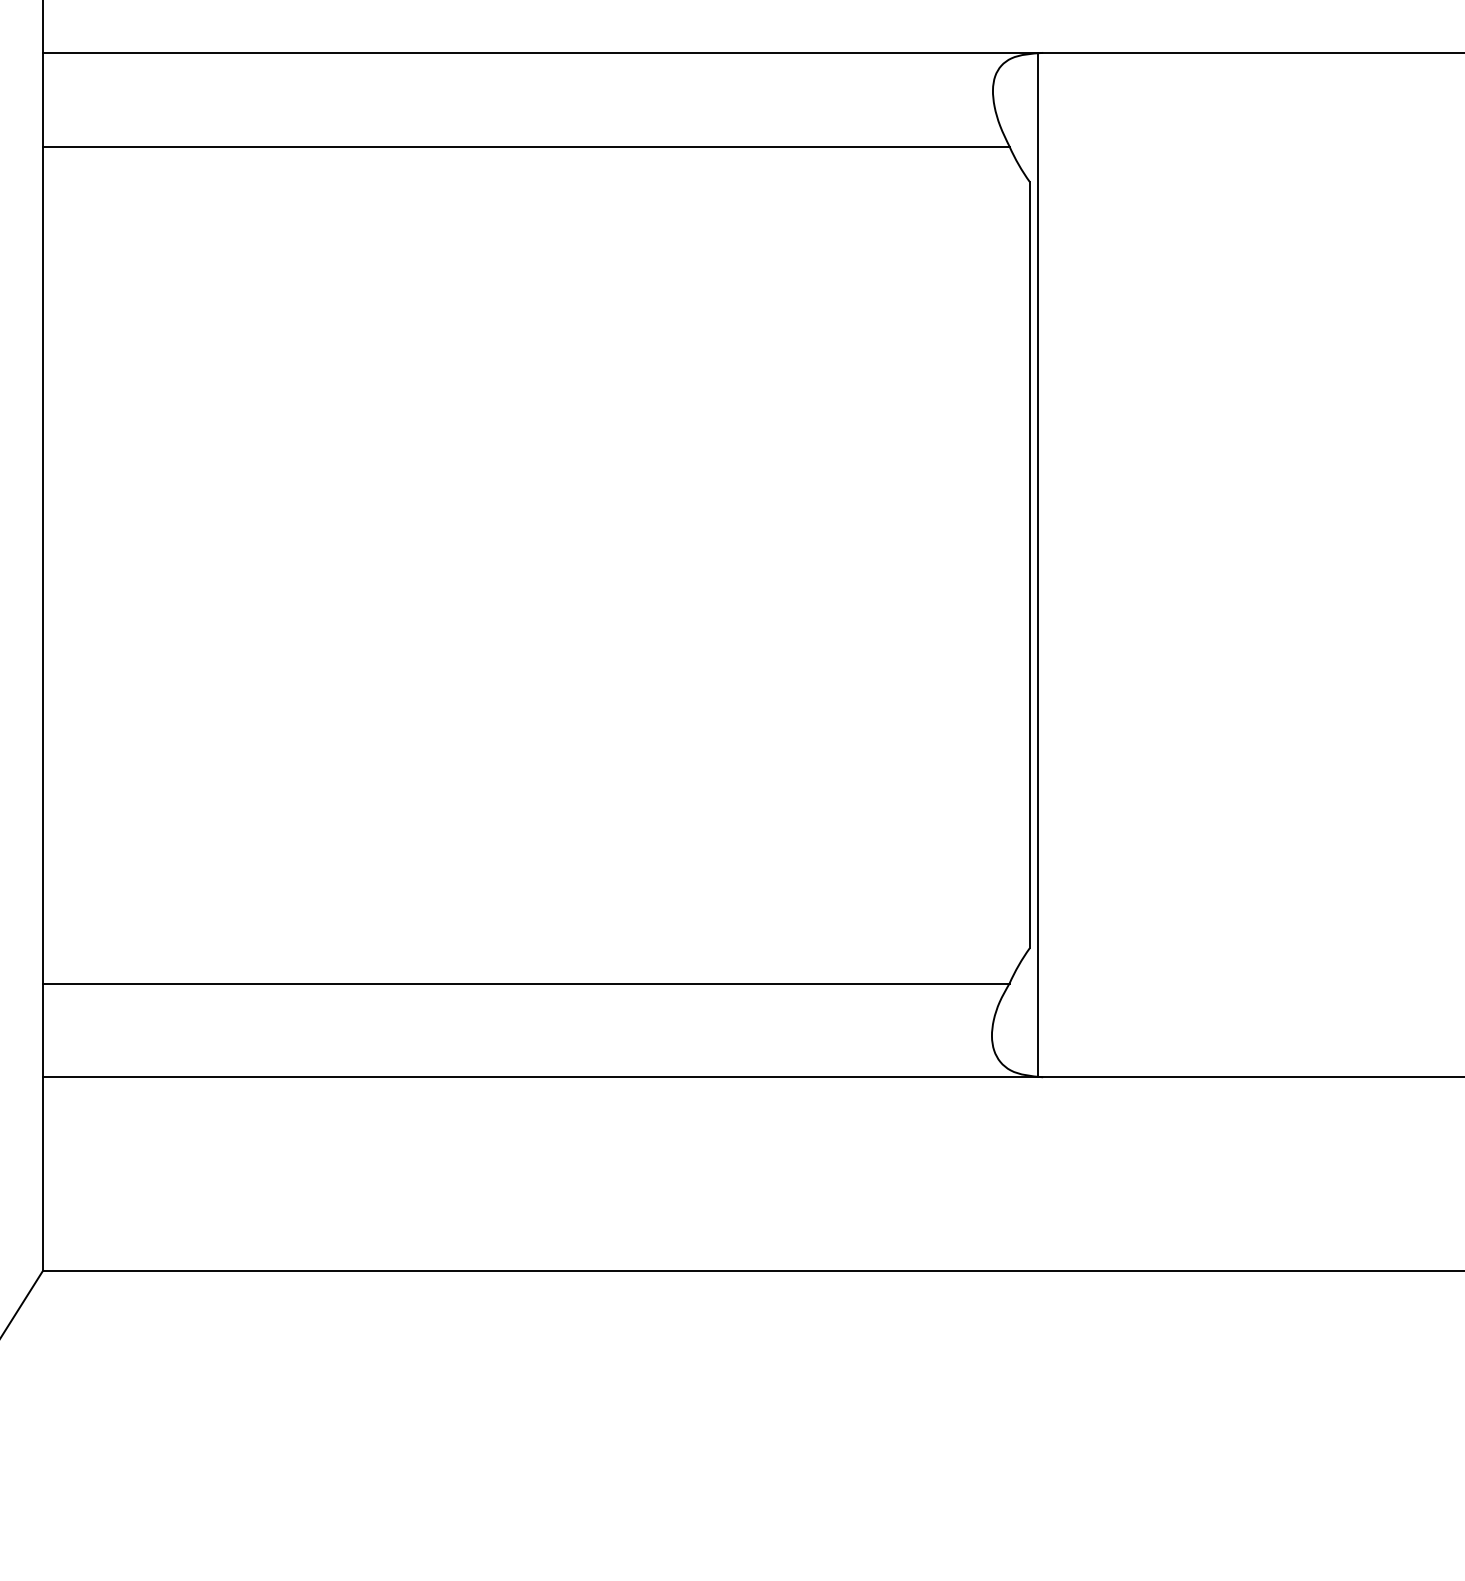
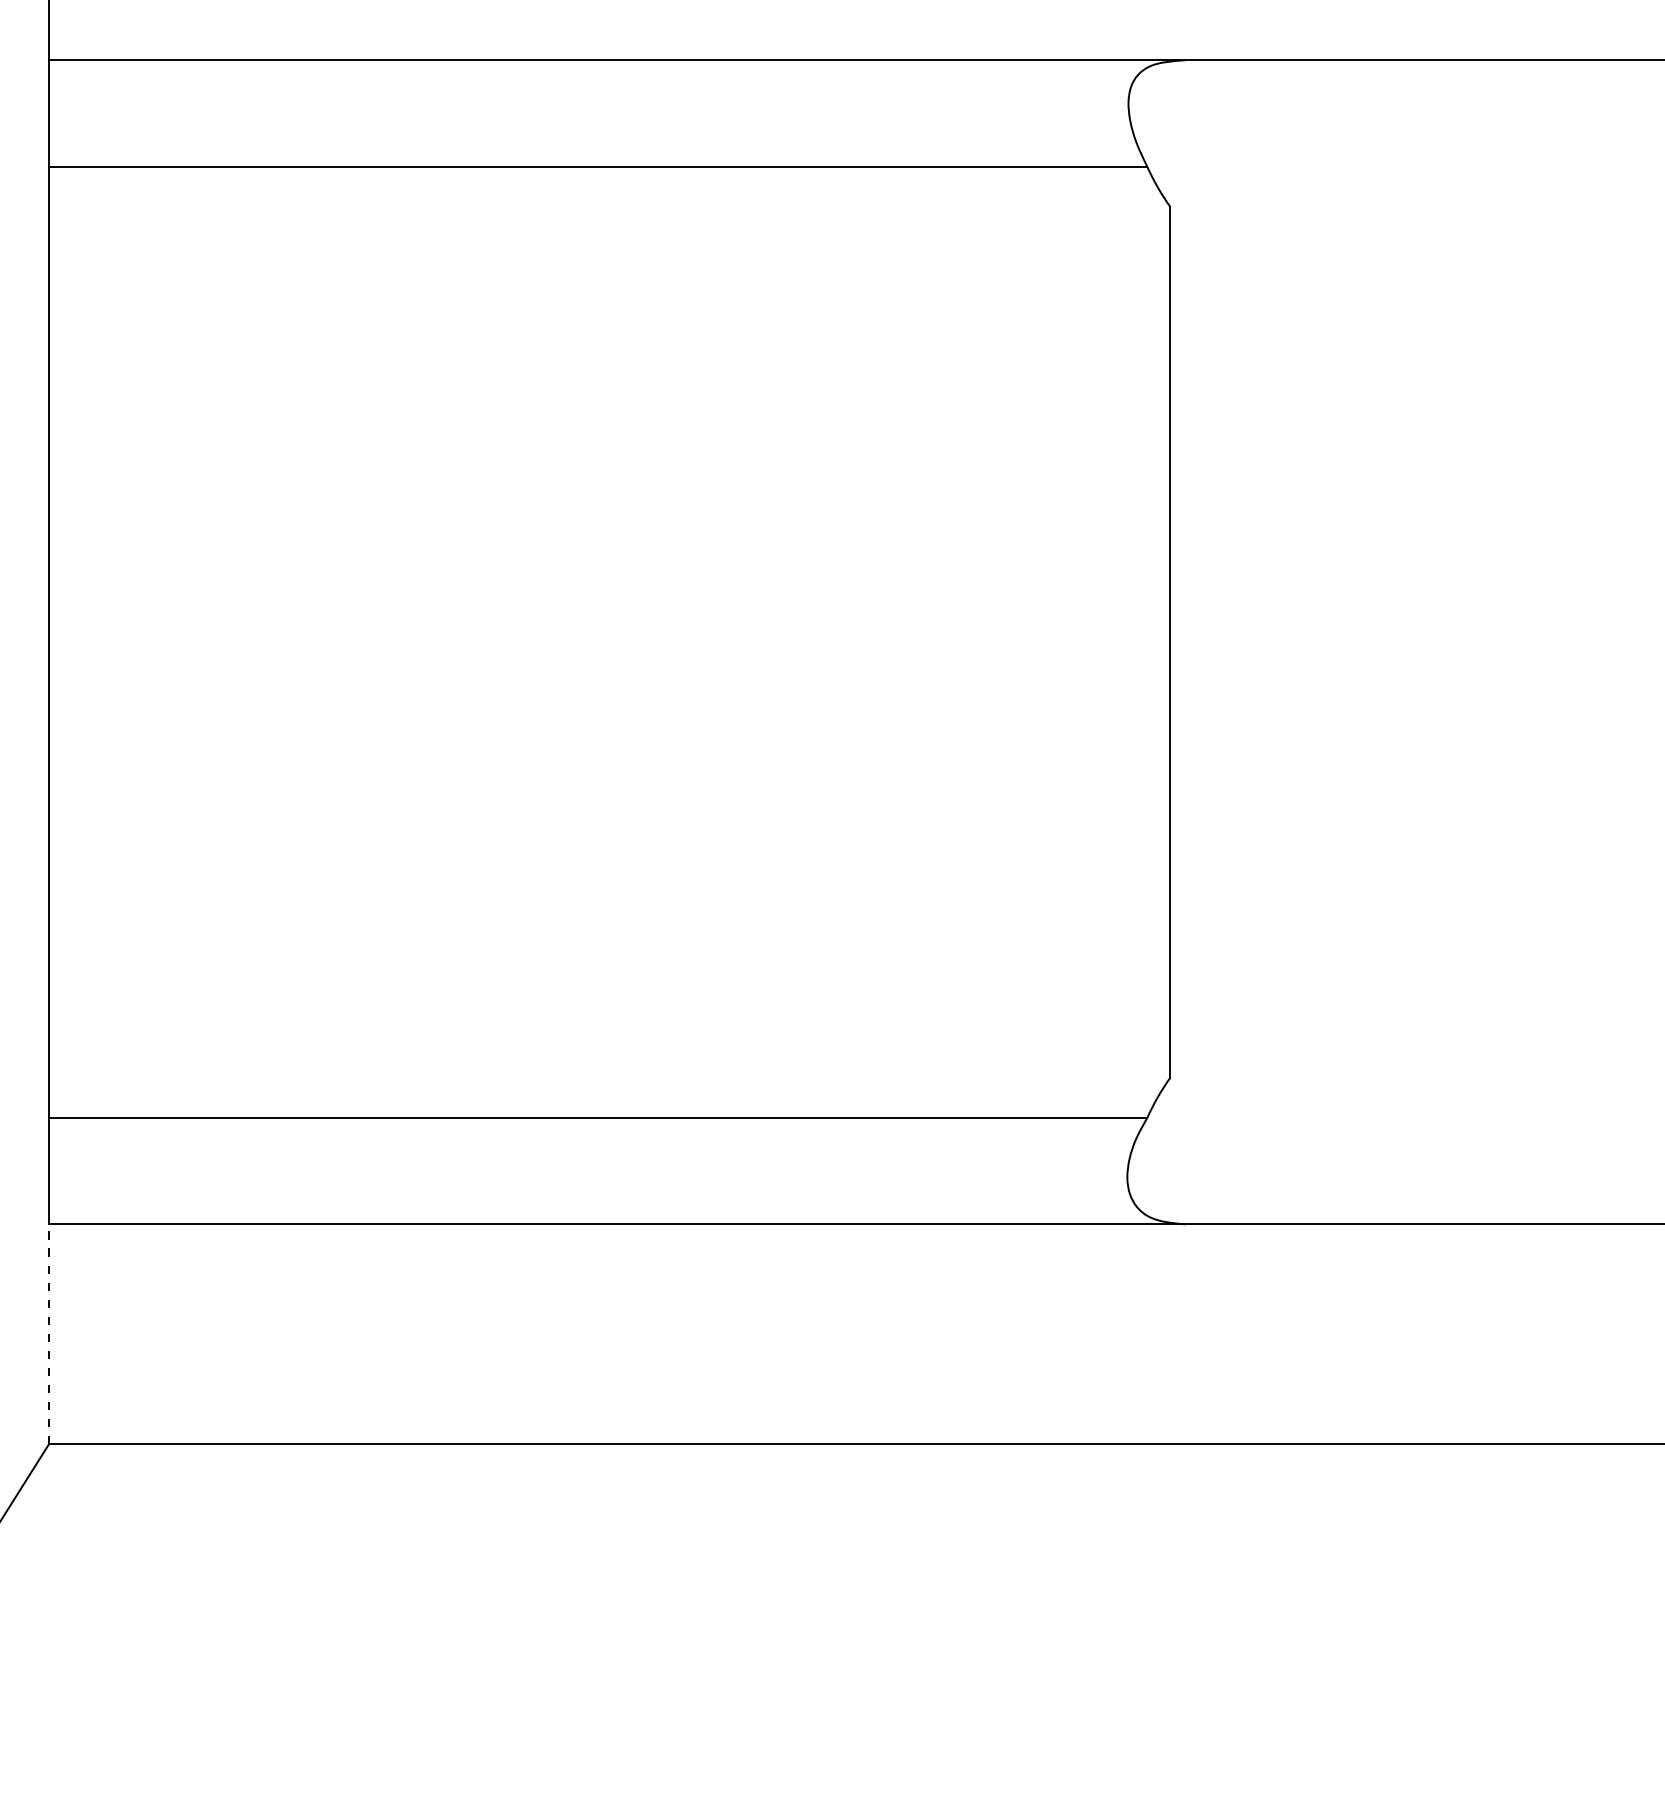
line: (1038, 564) -> (1180, 641), removed
line: (42, 1174) -> (48, 1334), solid -> dashed

